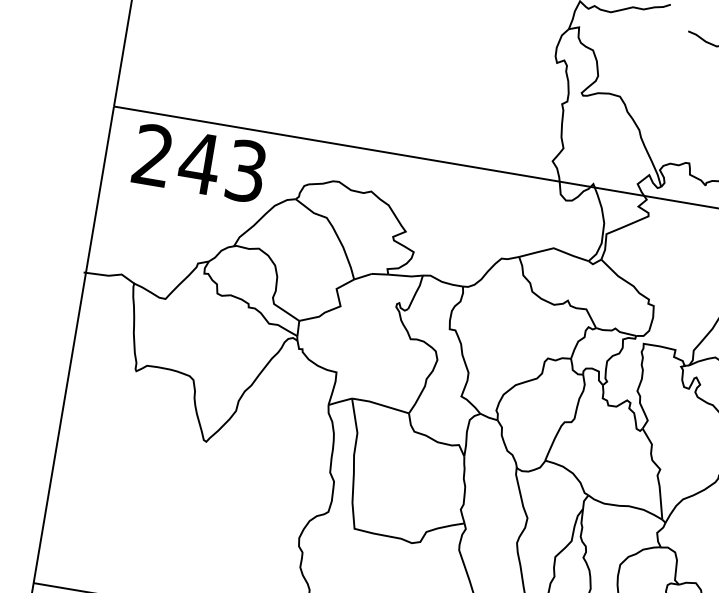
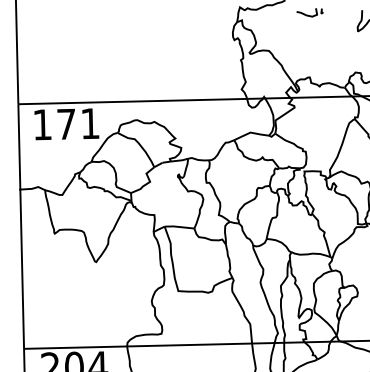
text: (199, 163) -> (66, 124), 243 -> 171

